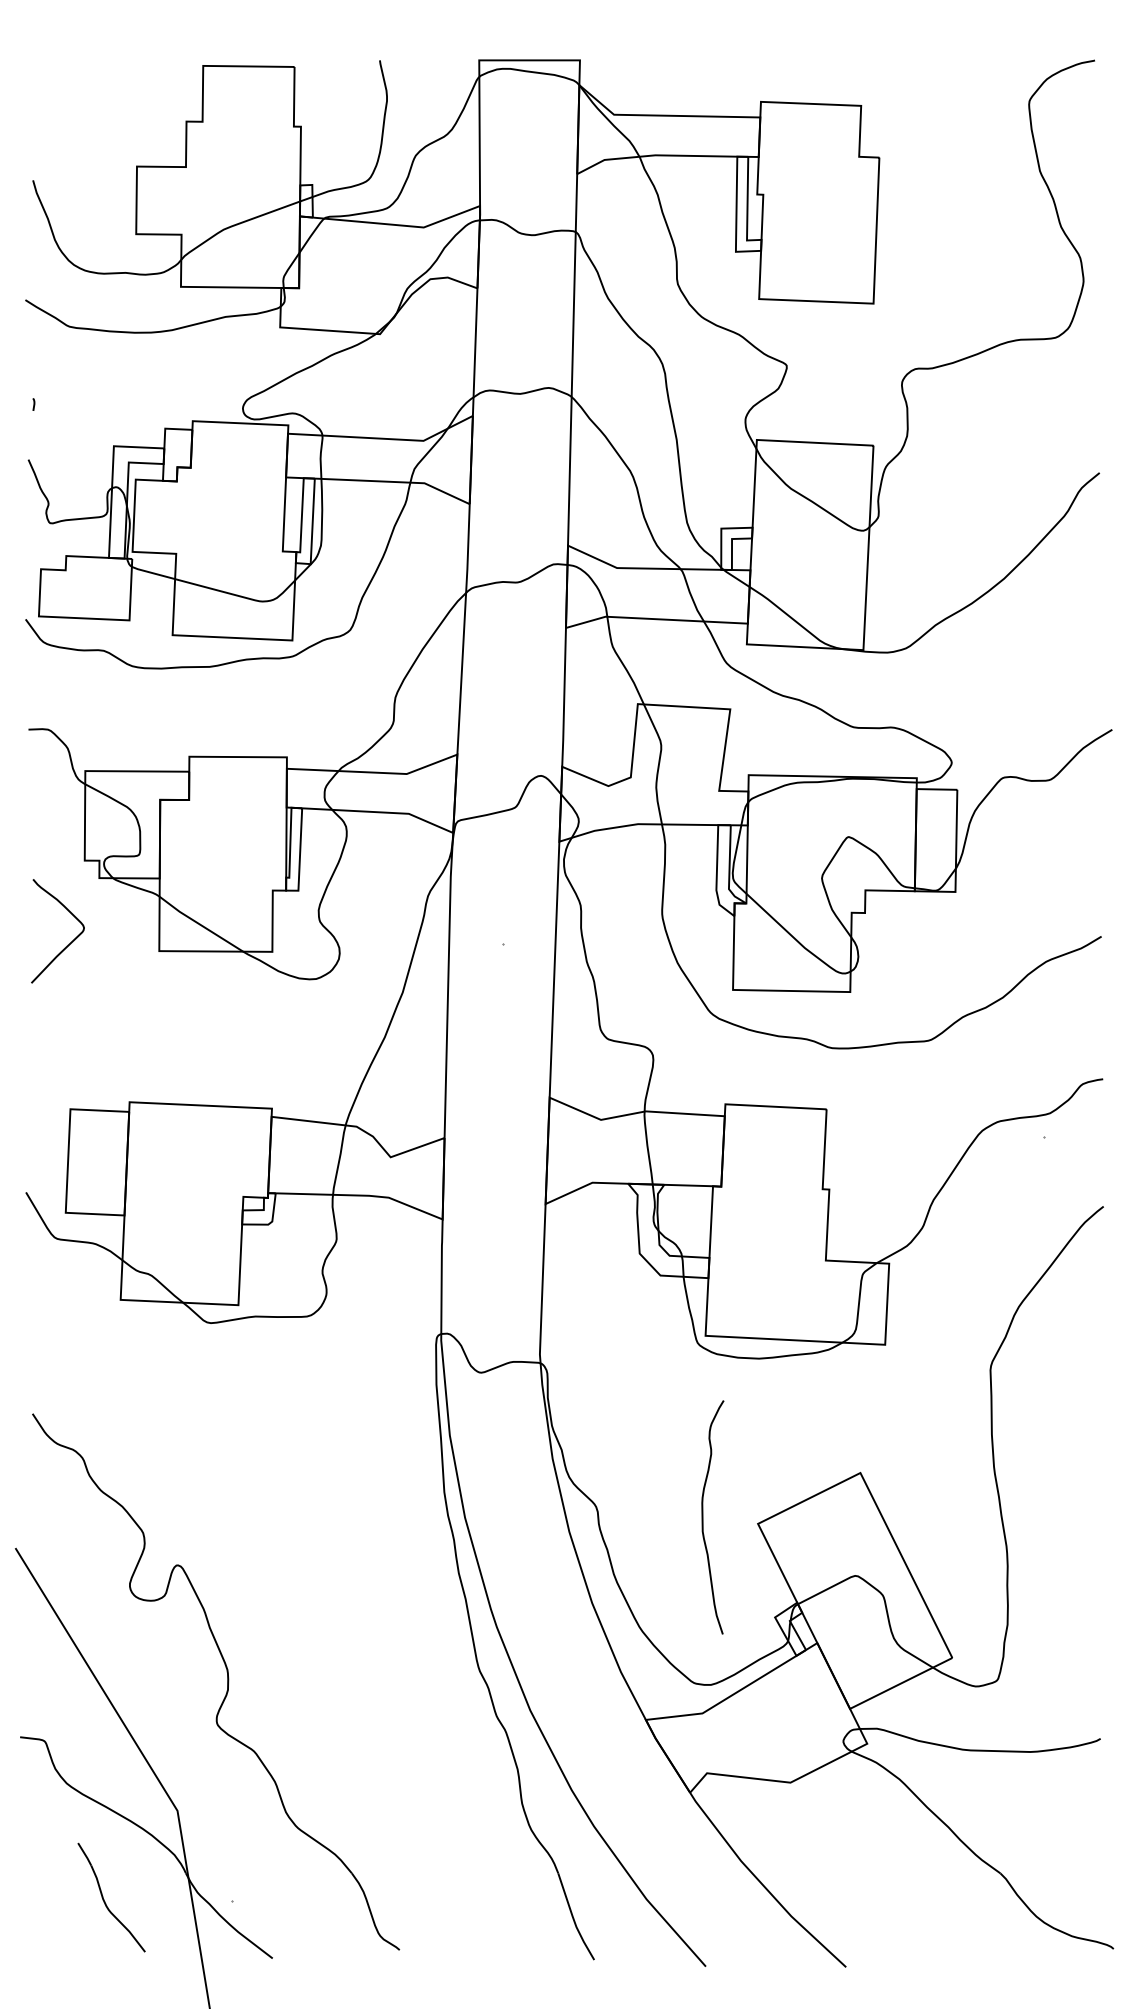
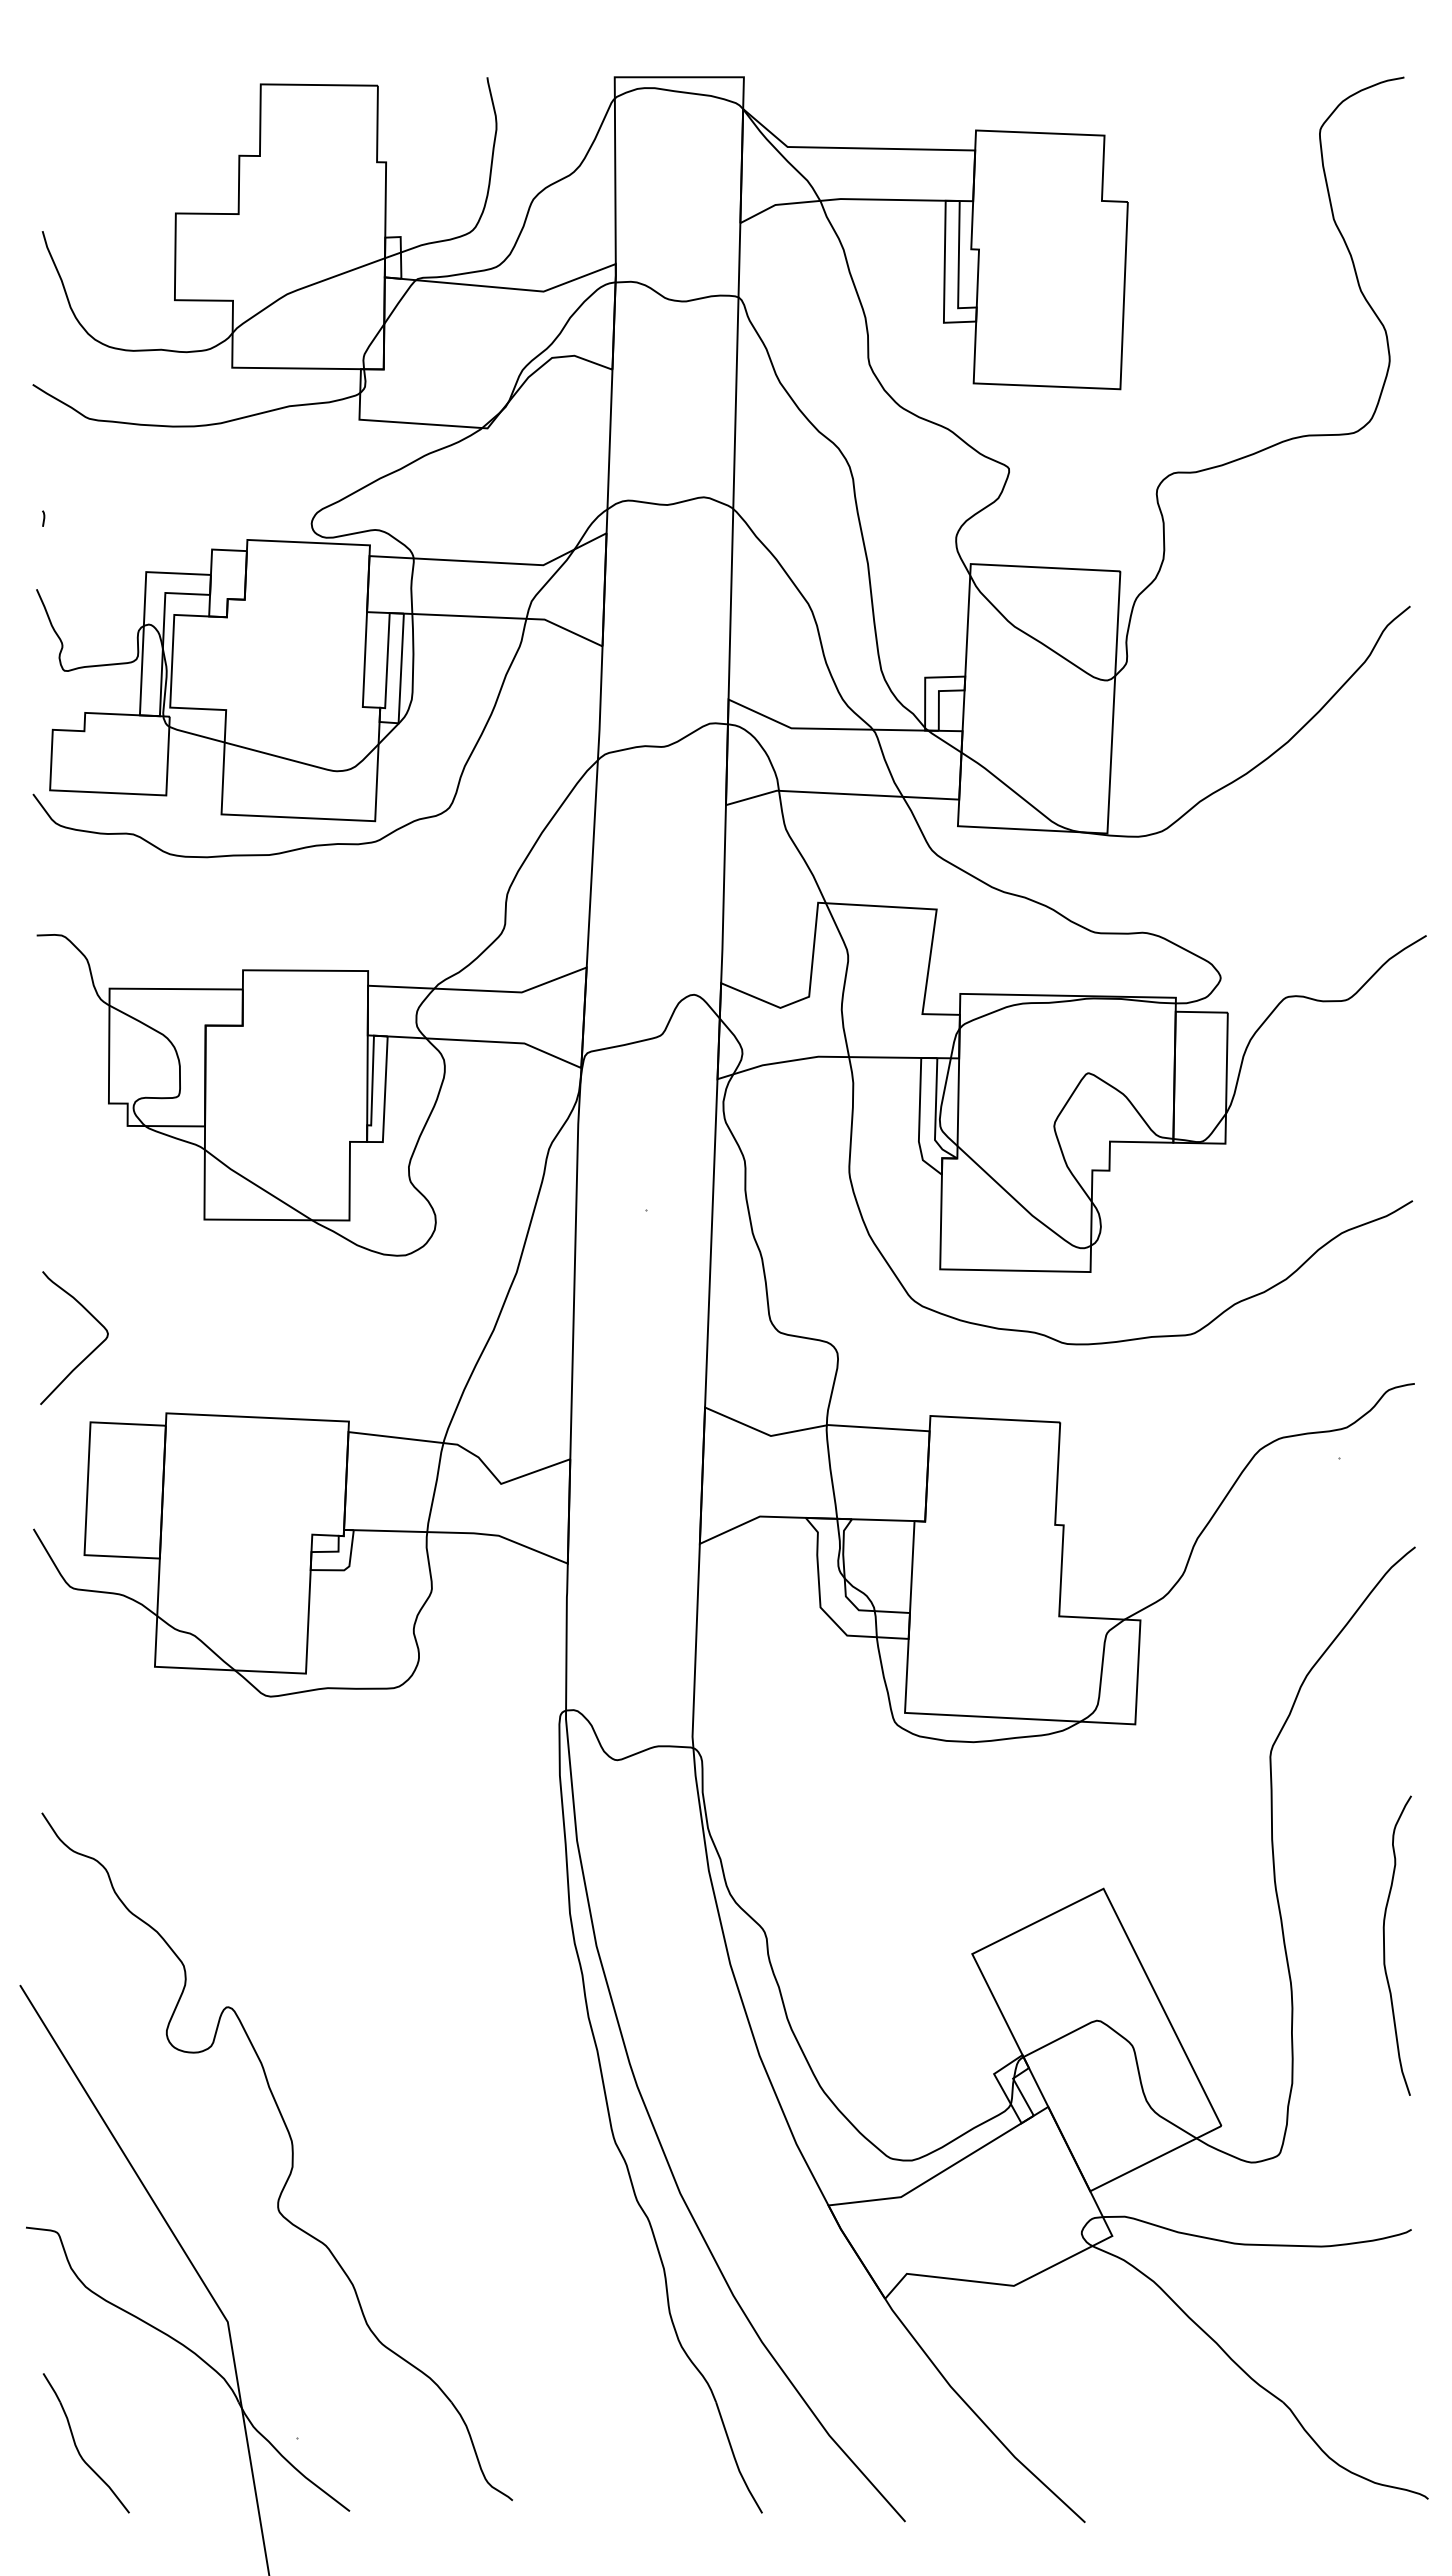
curve: (69, 943) -> (89, 1353), moved
curve: (702, 1517) -> (1384, 1945), moved
part: (104, 1900) -> (77, 2446), moved

